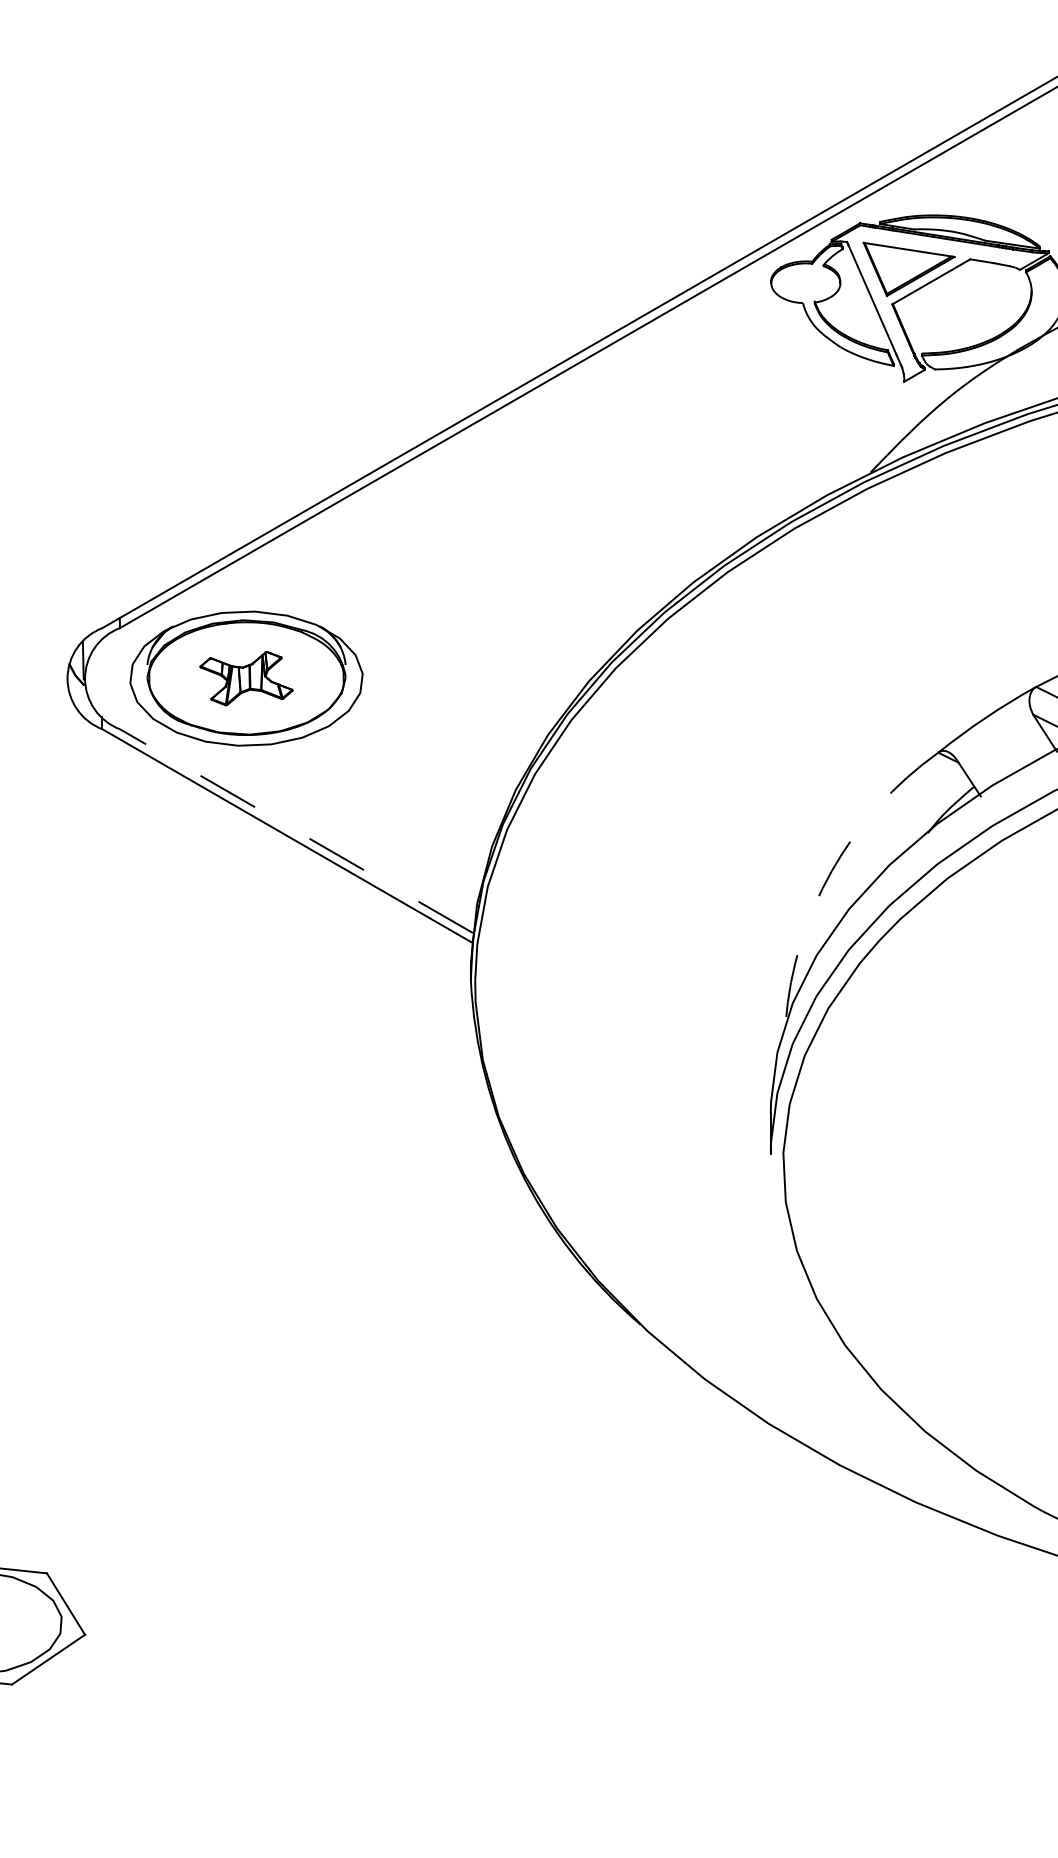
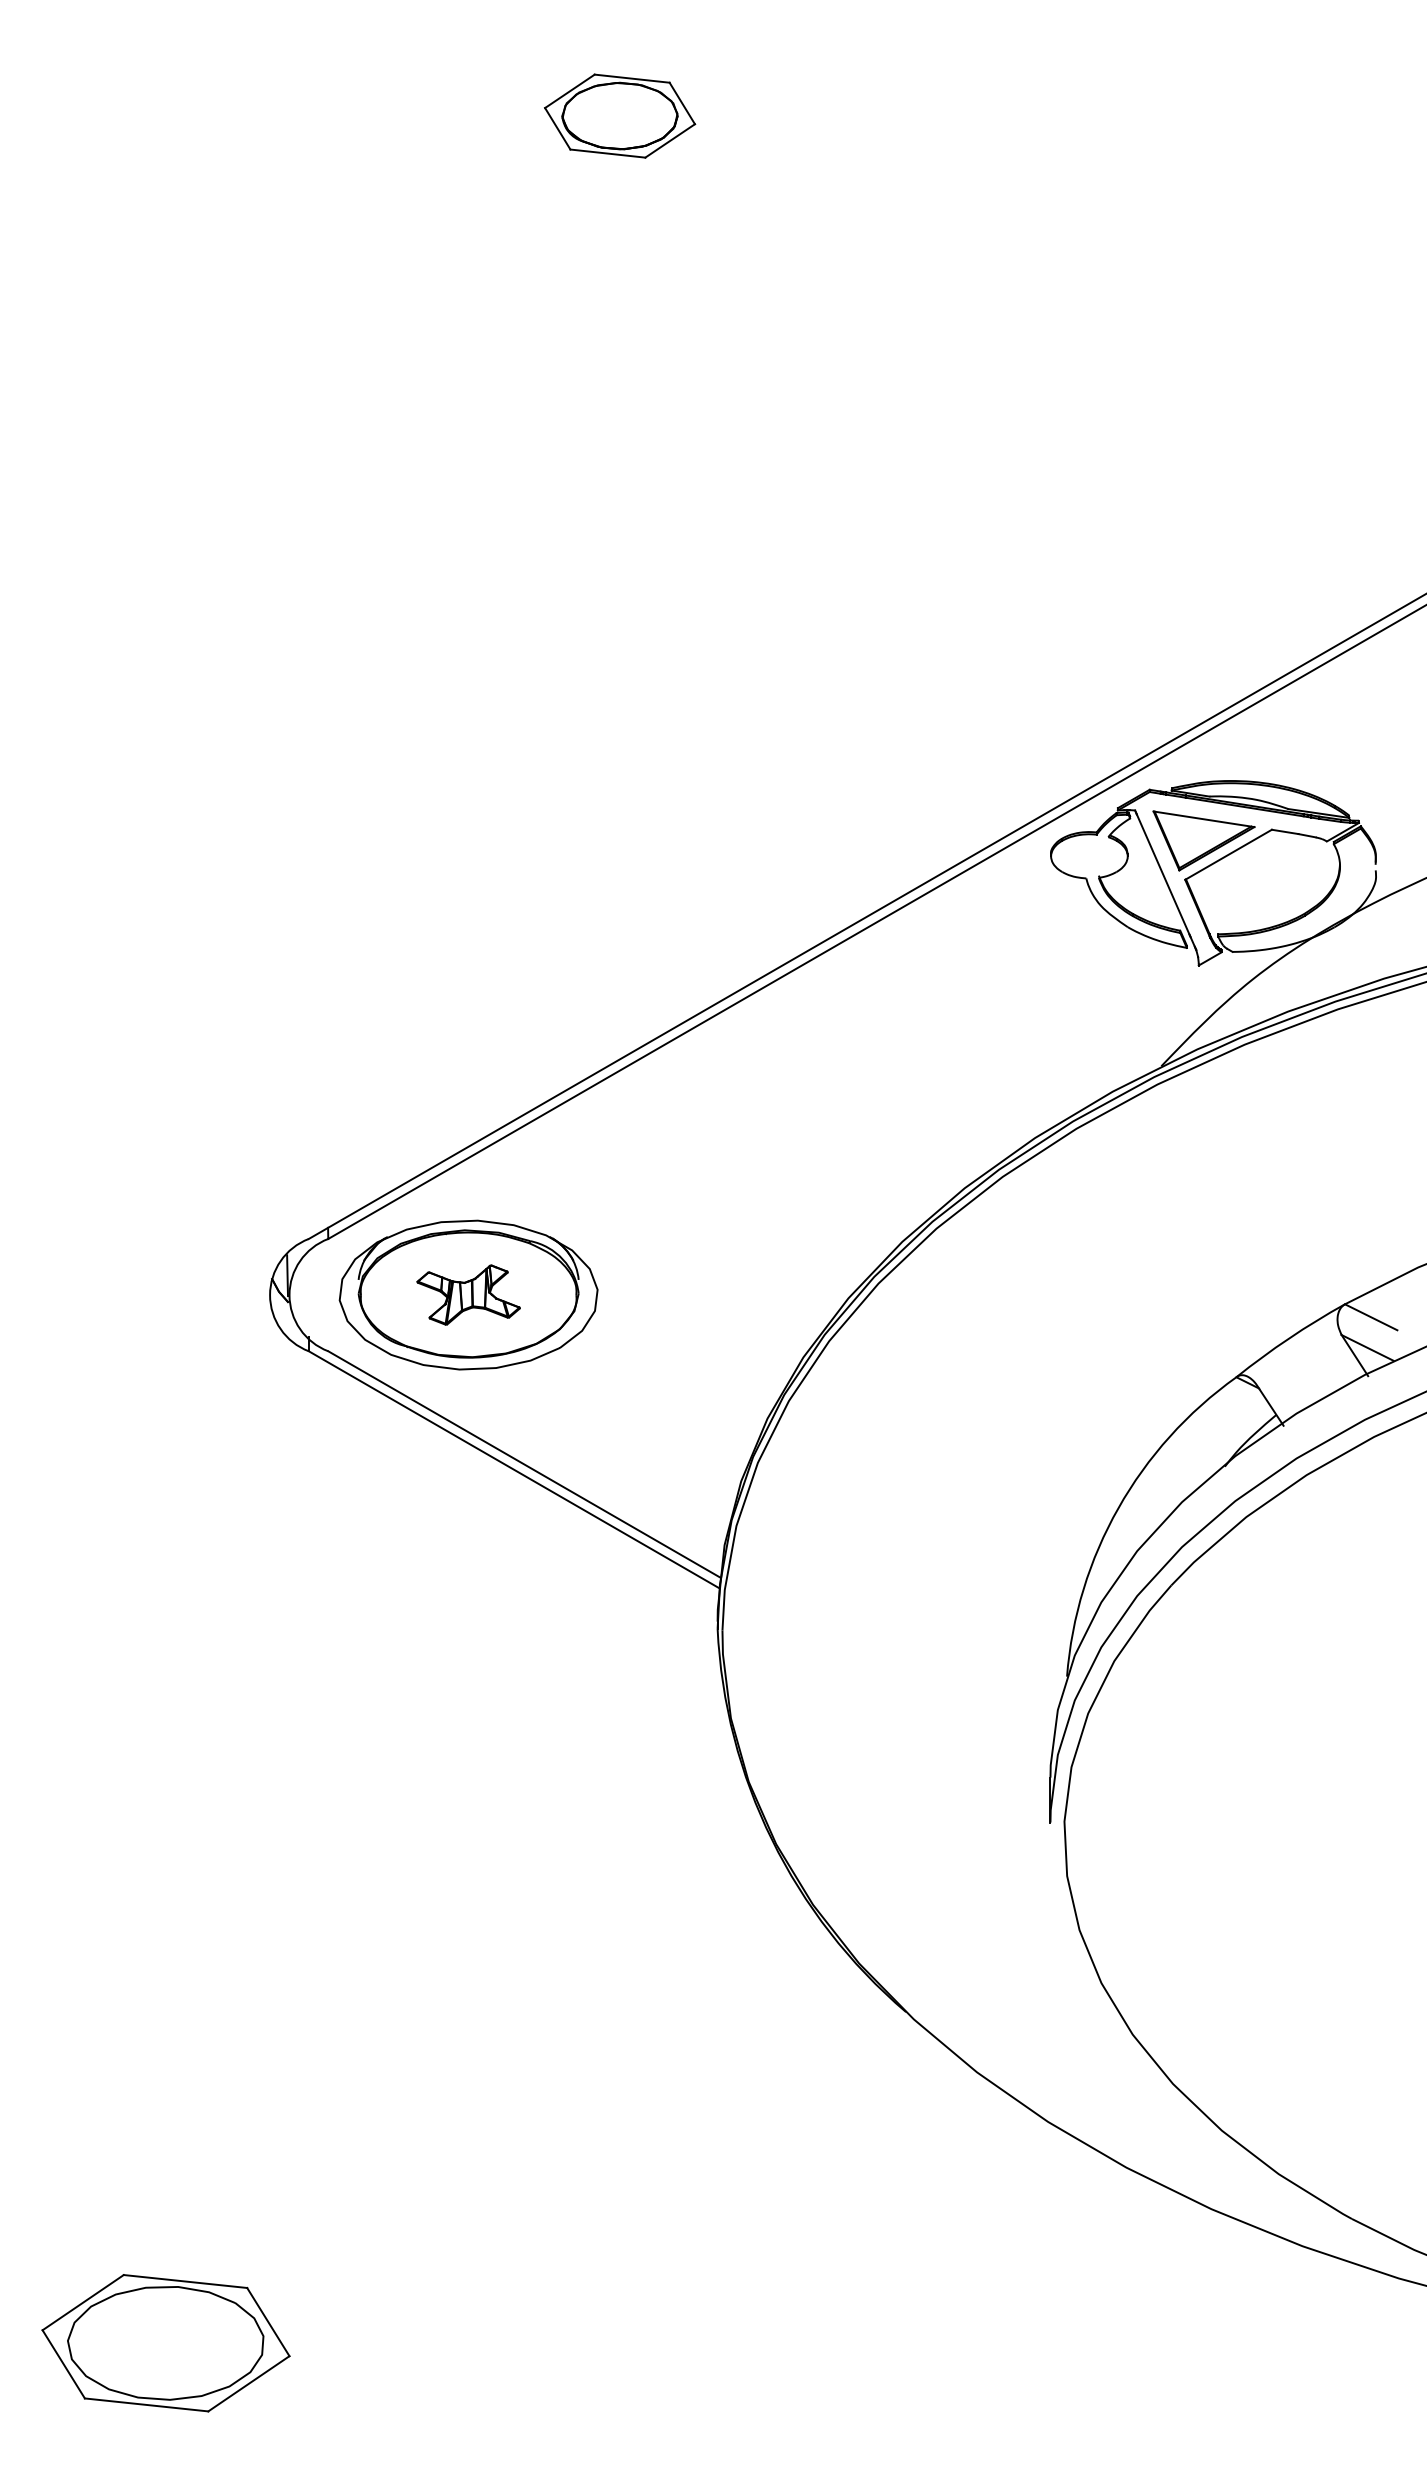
line: (295, 831) -> (523, 1464), dashed -> solid
arc: (832, 870) -> (1118, 1508), dashed -> solid

